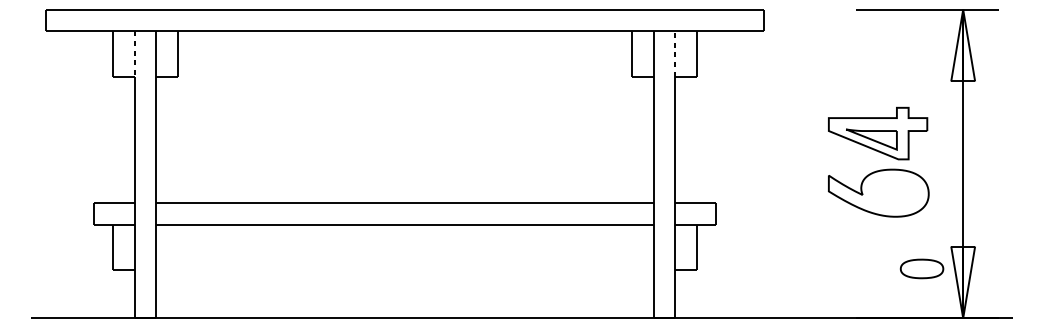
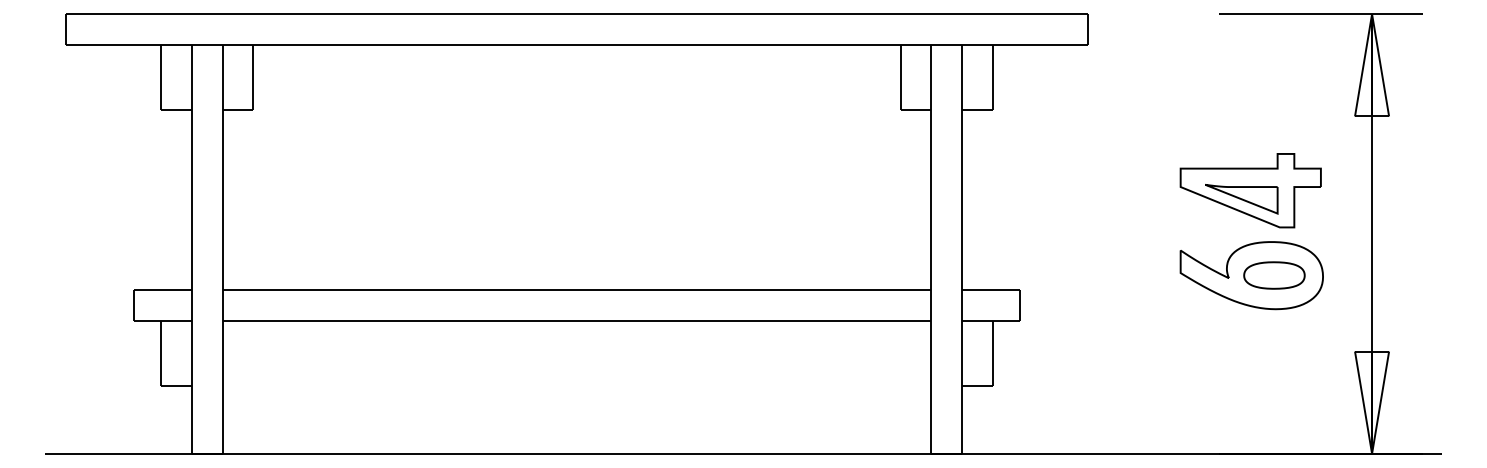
line: (675, 53) -> (962, 76), dashed -> solid
line: (134, 54) -> (191, 77), dashed -> solid
part: (922, 268) -> (1274, 275), moved

